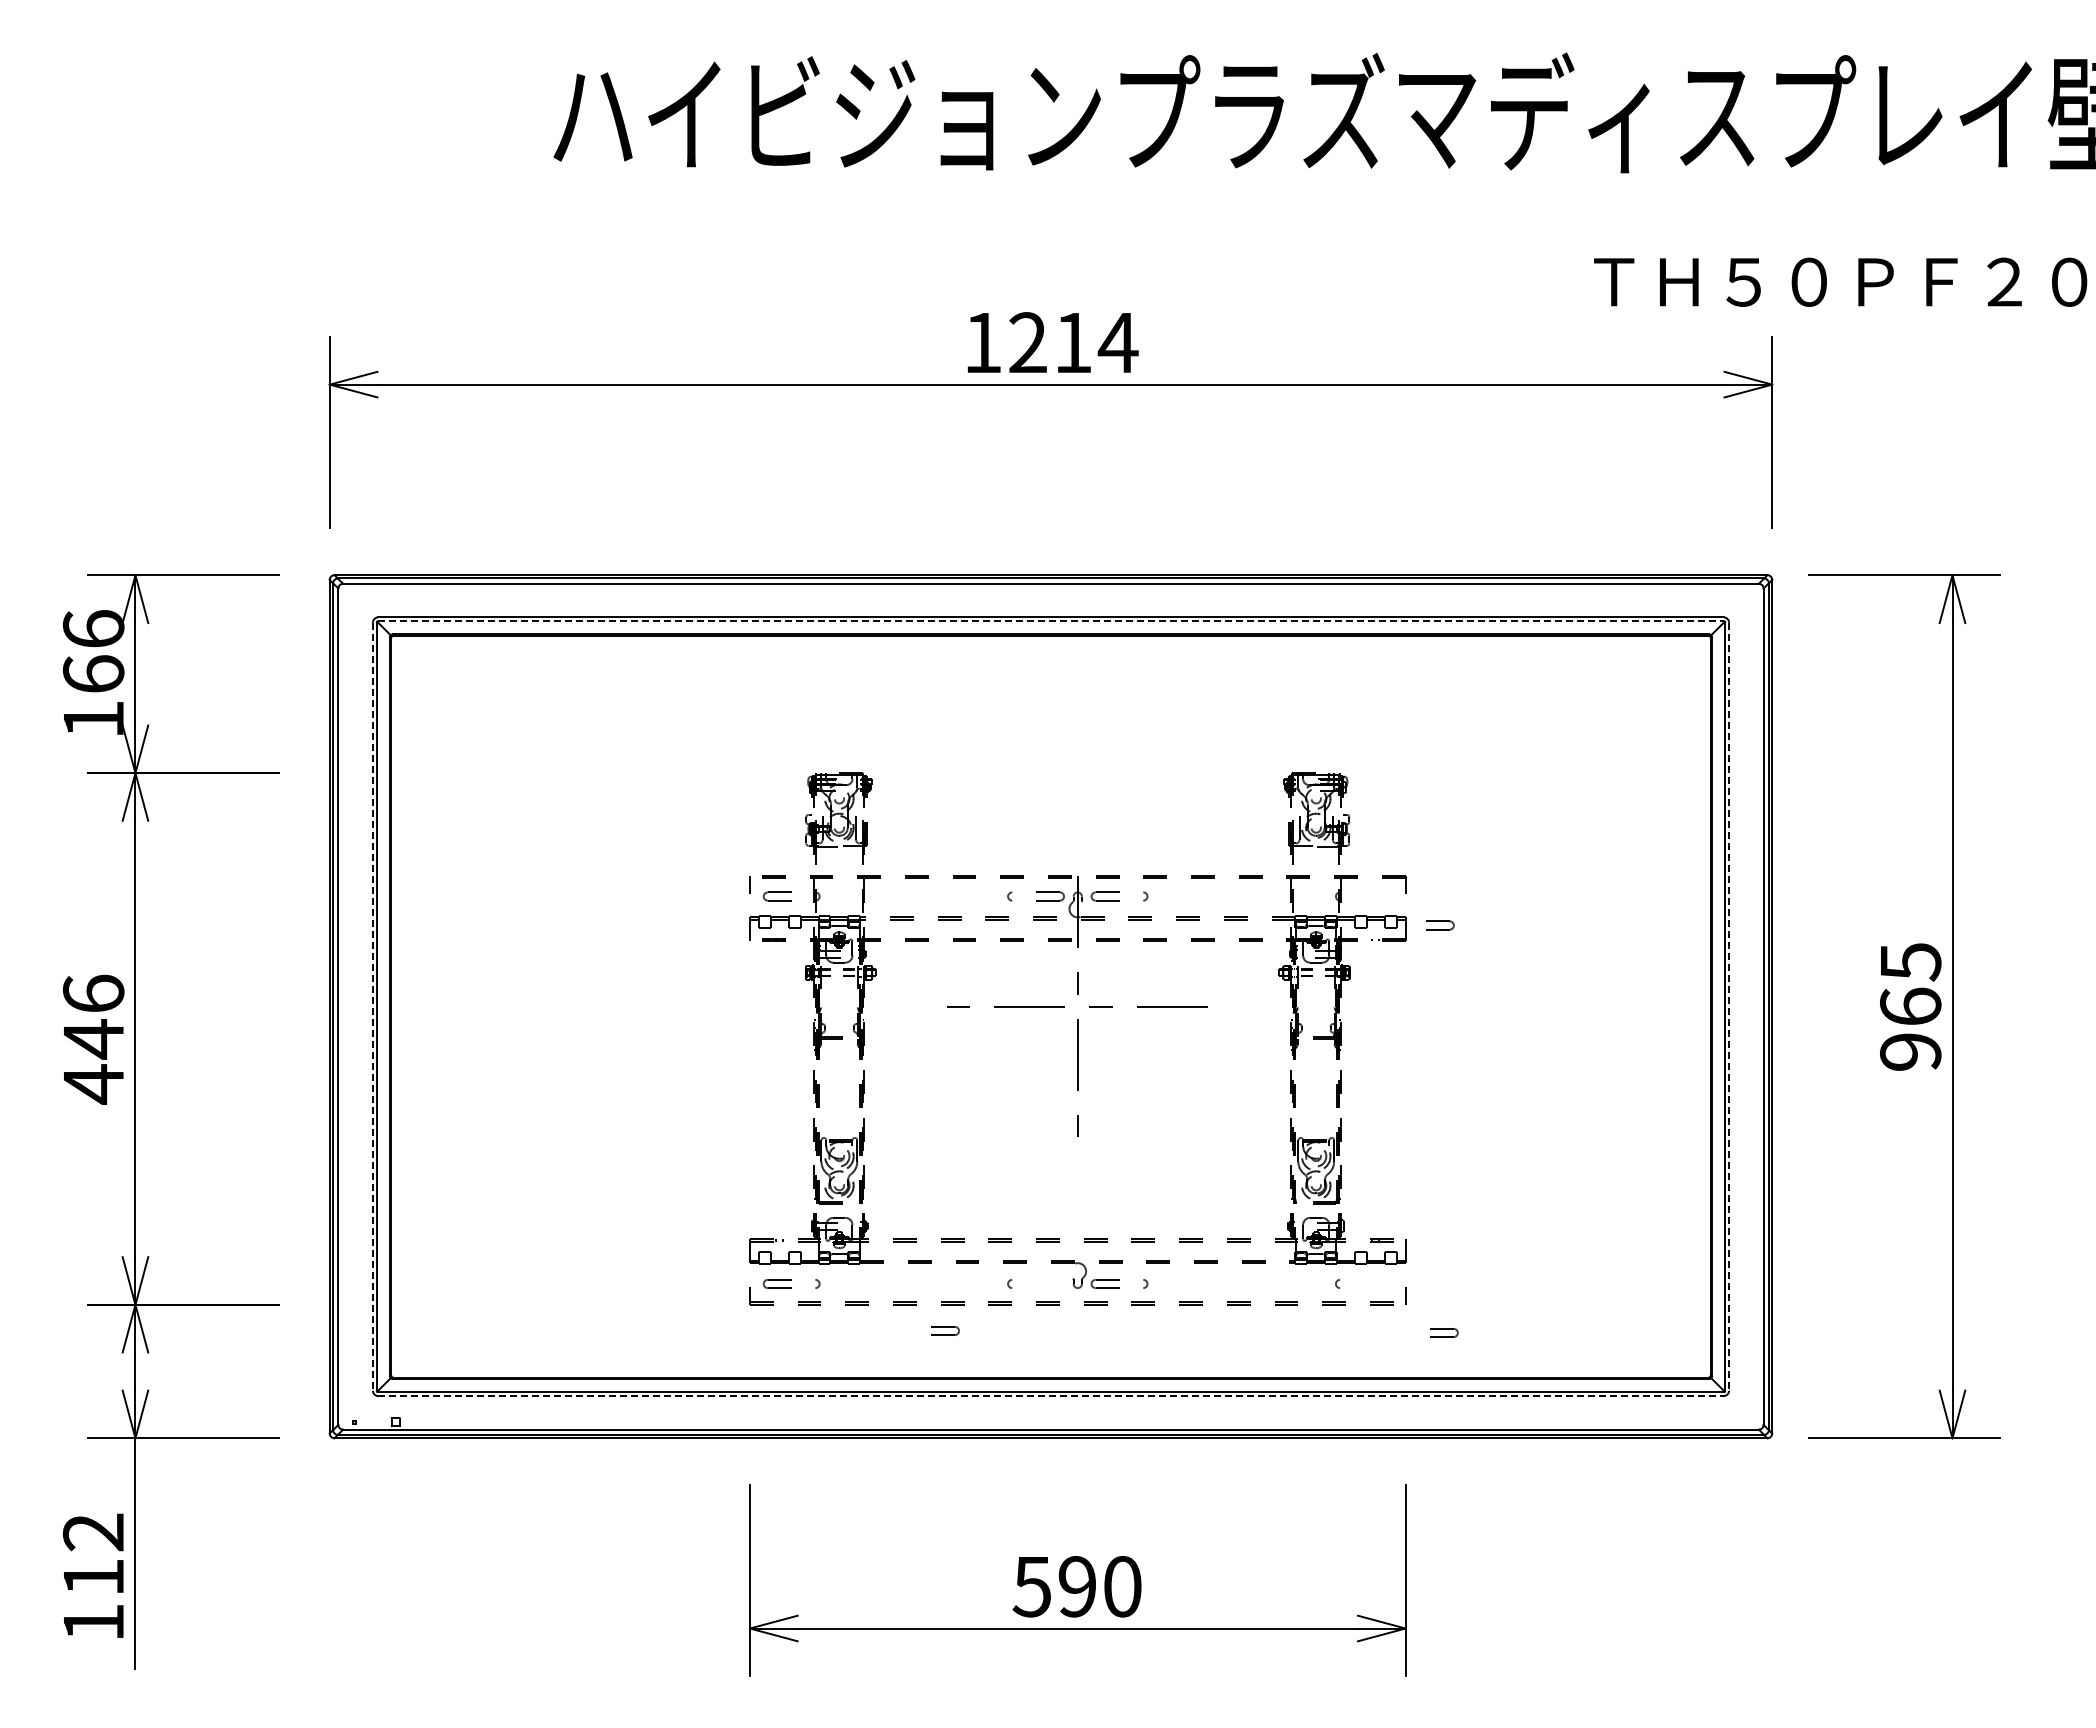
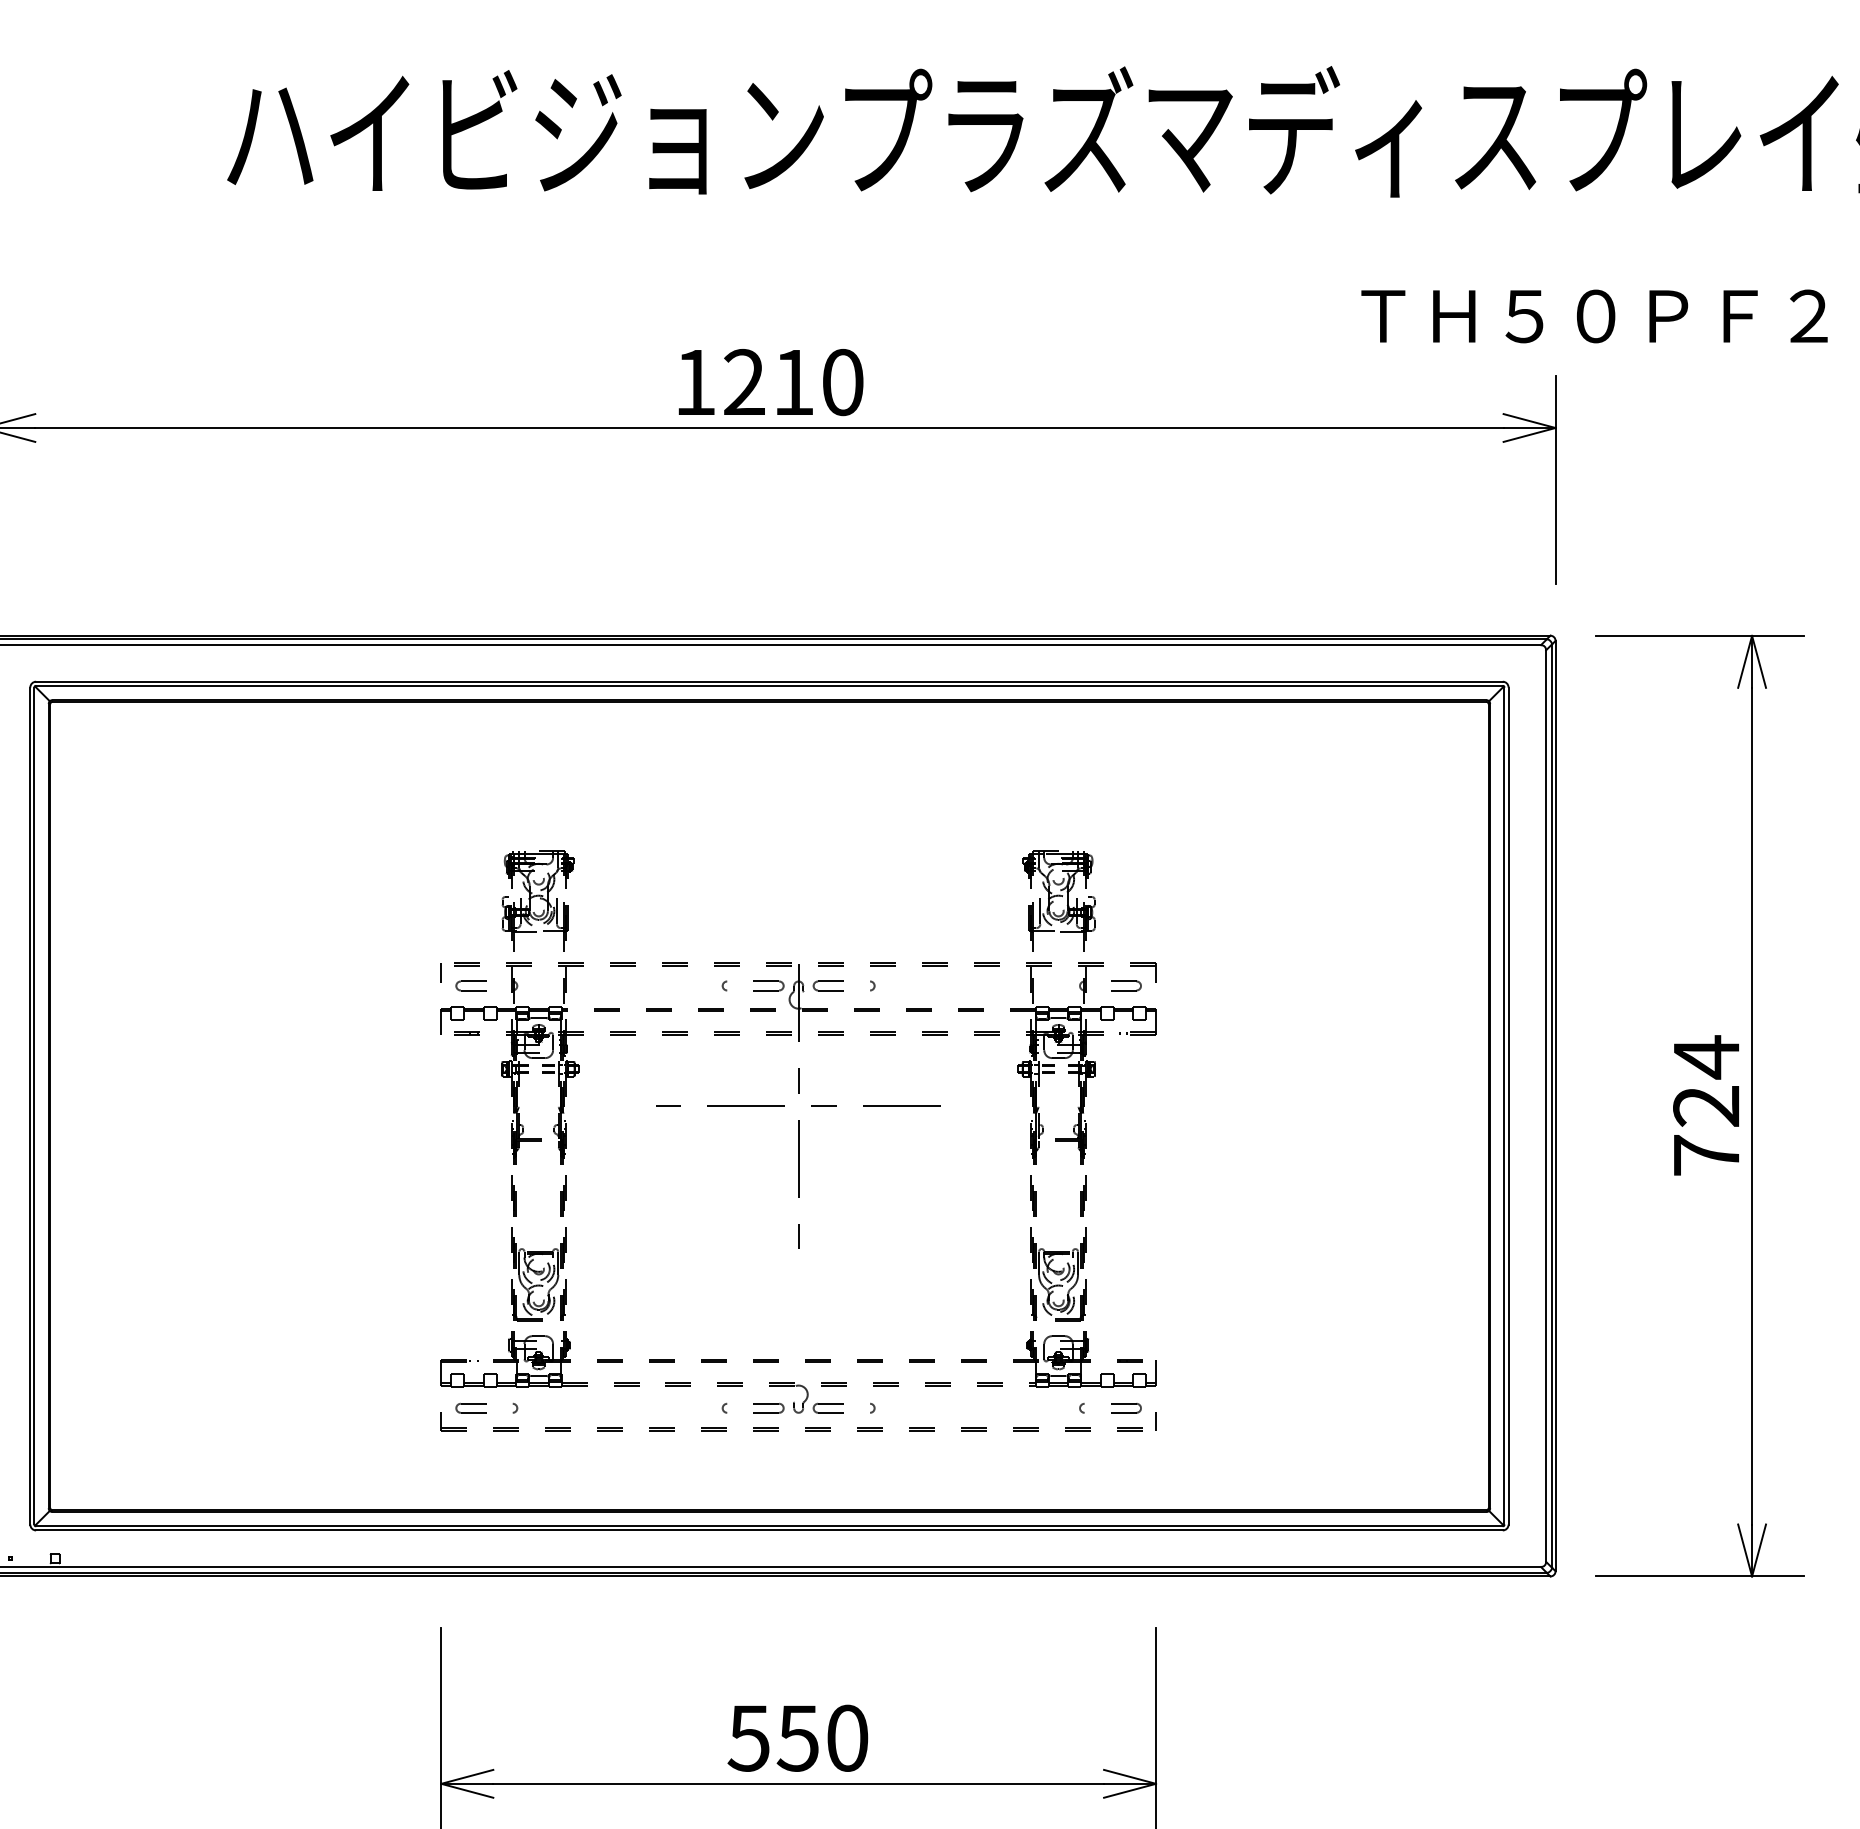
text: (1117, 342) -> (841, 382), 1214 -> 1210
line: (1050, 621) -> (768, 686), dashed -> solid
part: (1440, 925) -> (1126, 985), moved
text: (1910, 1005) -> (1706, 1104), 965 -> 724
line: (372, 1006) -> (29, 1105), dashed -> solid
line: (1729, 1006) -> (1509, 1105), dashed -> solid
part: (945, 1330) -> (768, 1407), moved
part: (1444, 1332) -> (1126, 1407), moved
line: (1050, 1396) -> (768, 1530), dashed -> solid
text: (1076, 1586) -> (797, 1738), 590 -> 550

